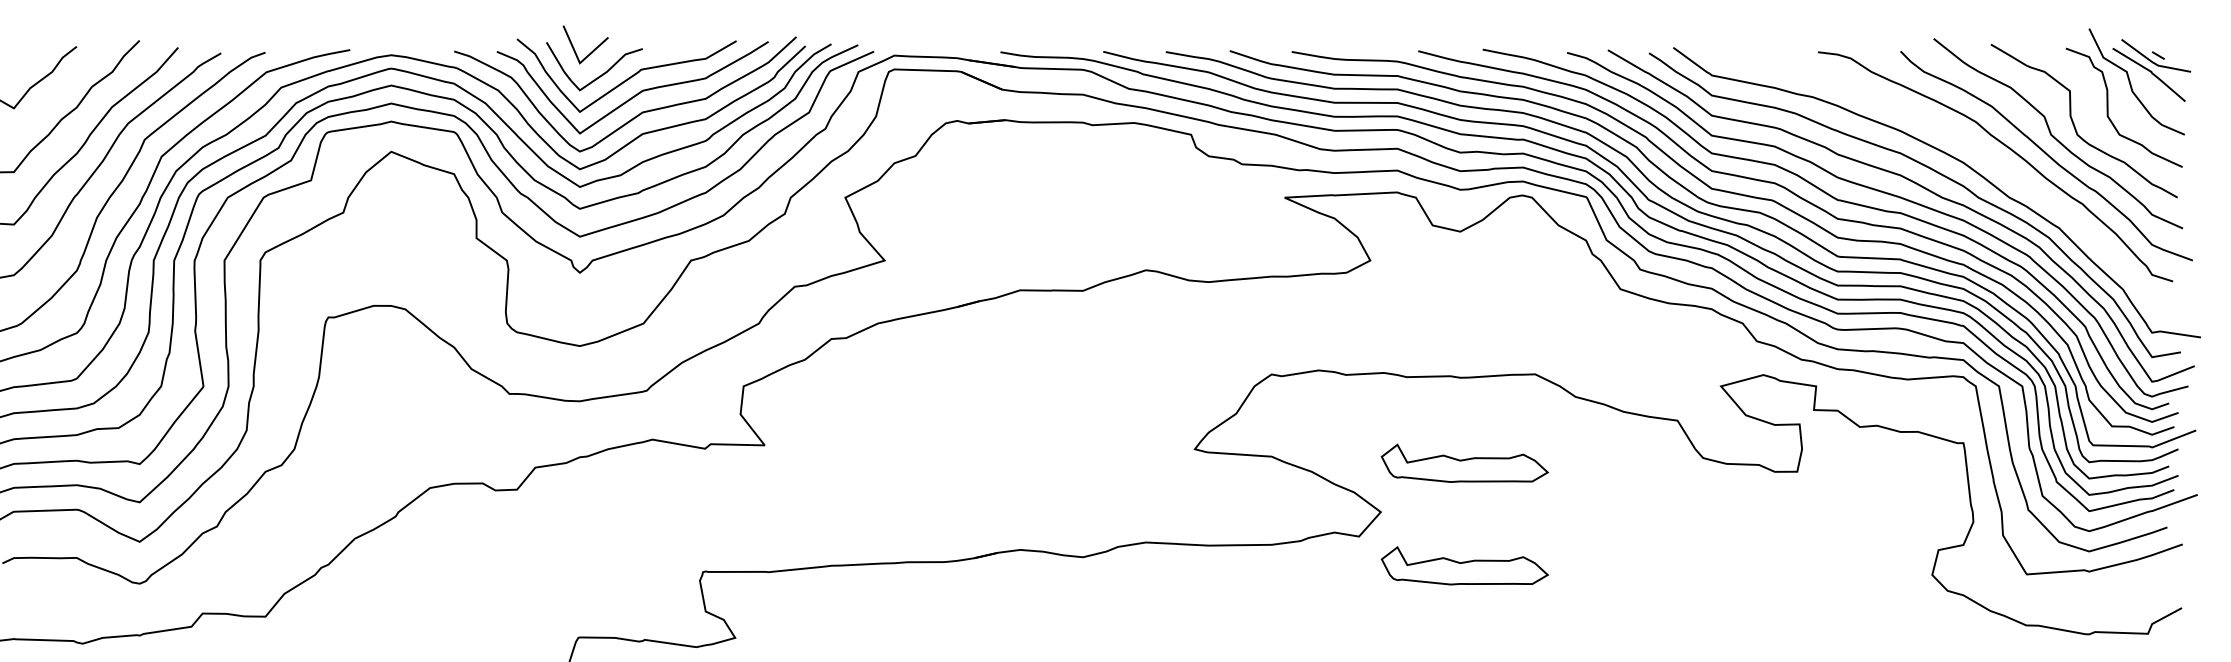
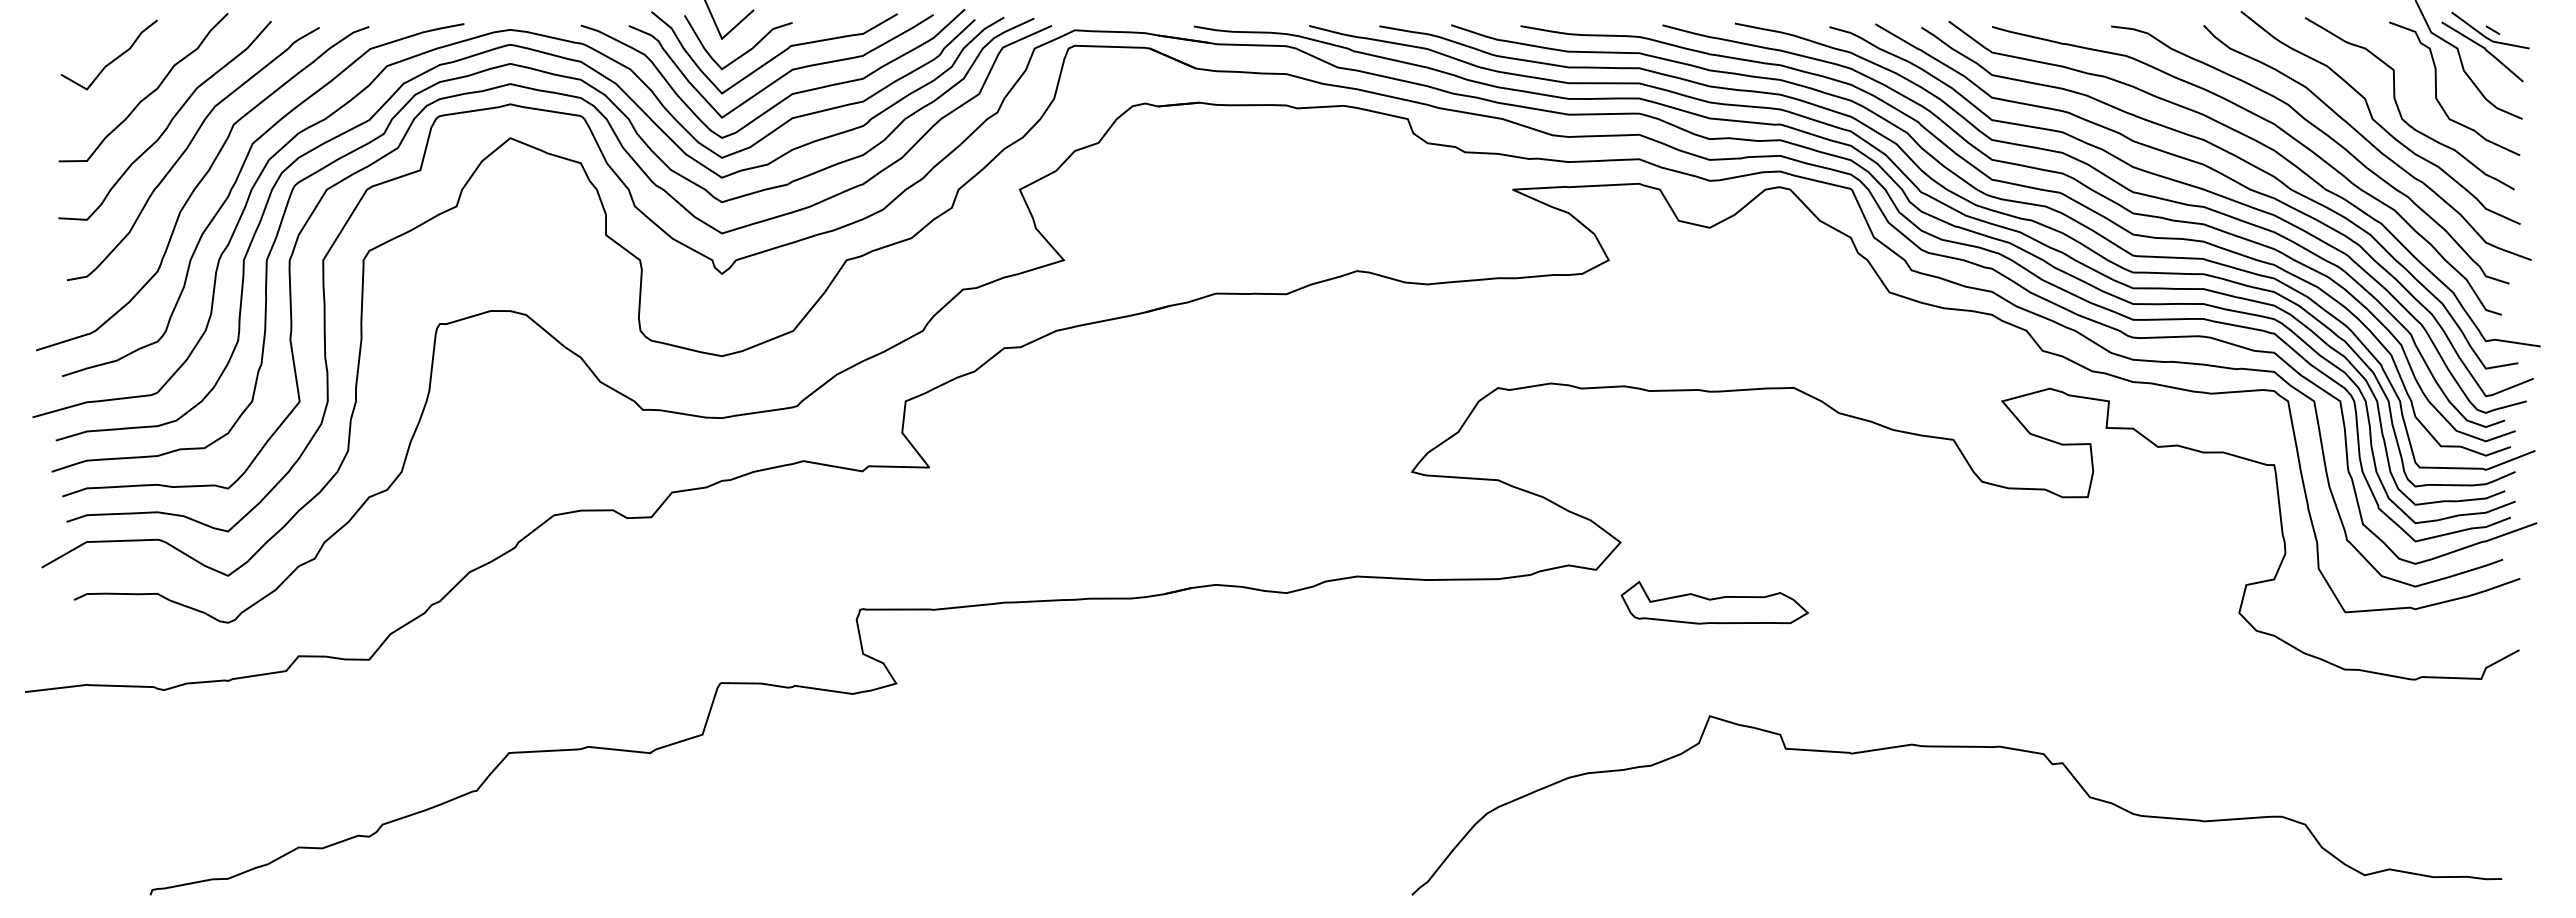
curve: (1968, 144) -> (2279, 129), added
part: (1464, 463) -> (1714, 487), removed

